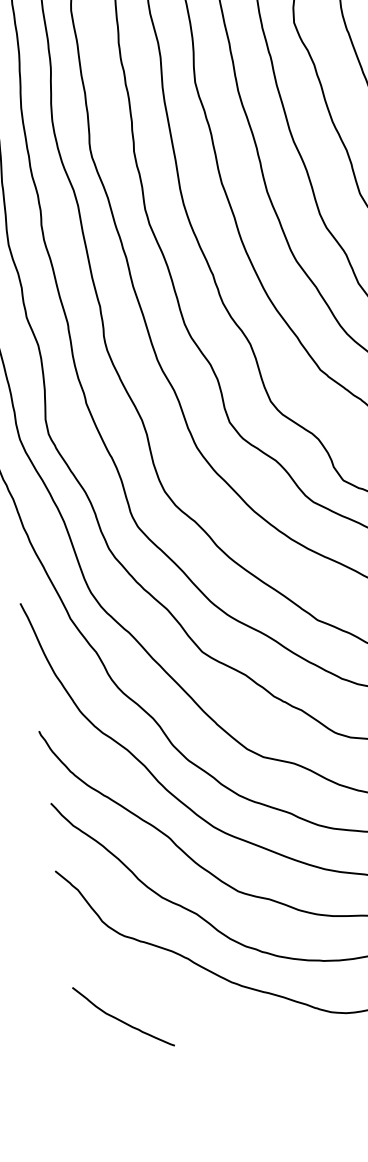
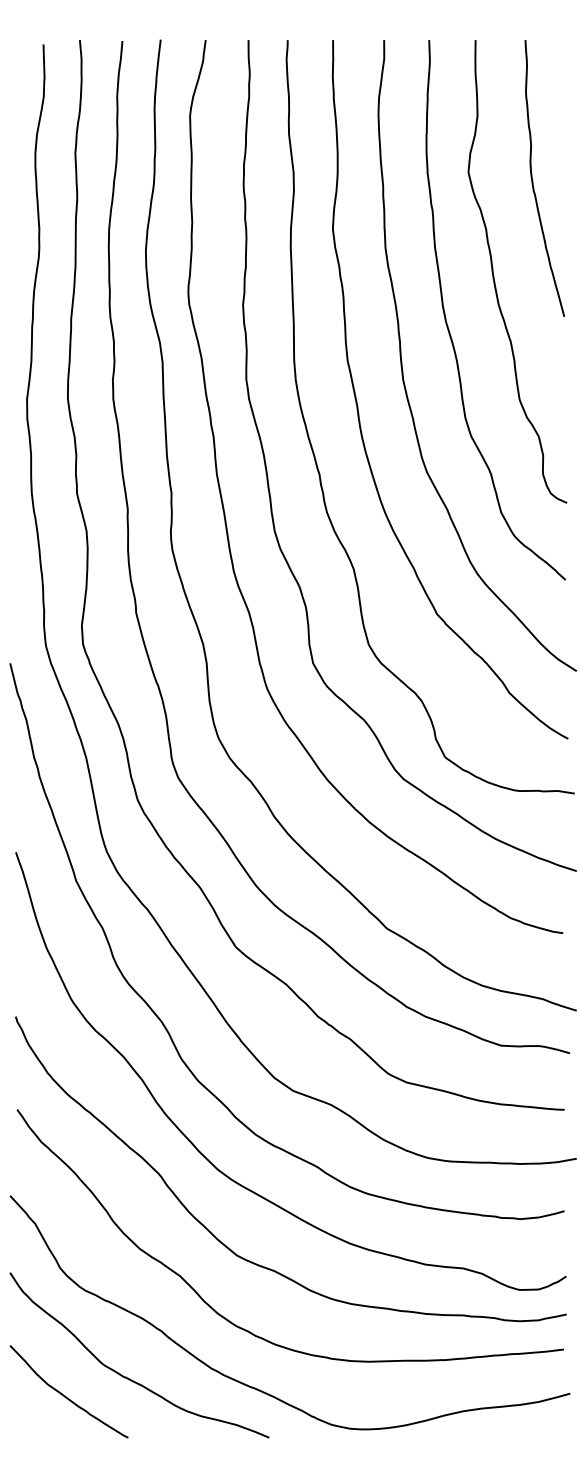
curve: (168, 998) -> (128, 1377), added

